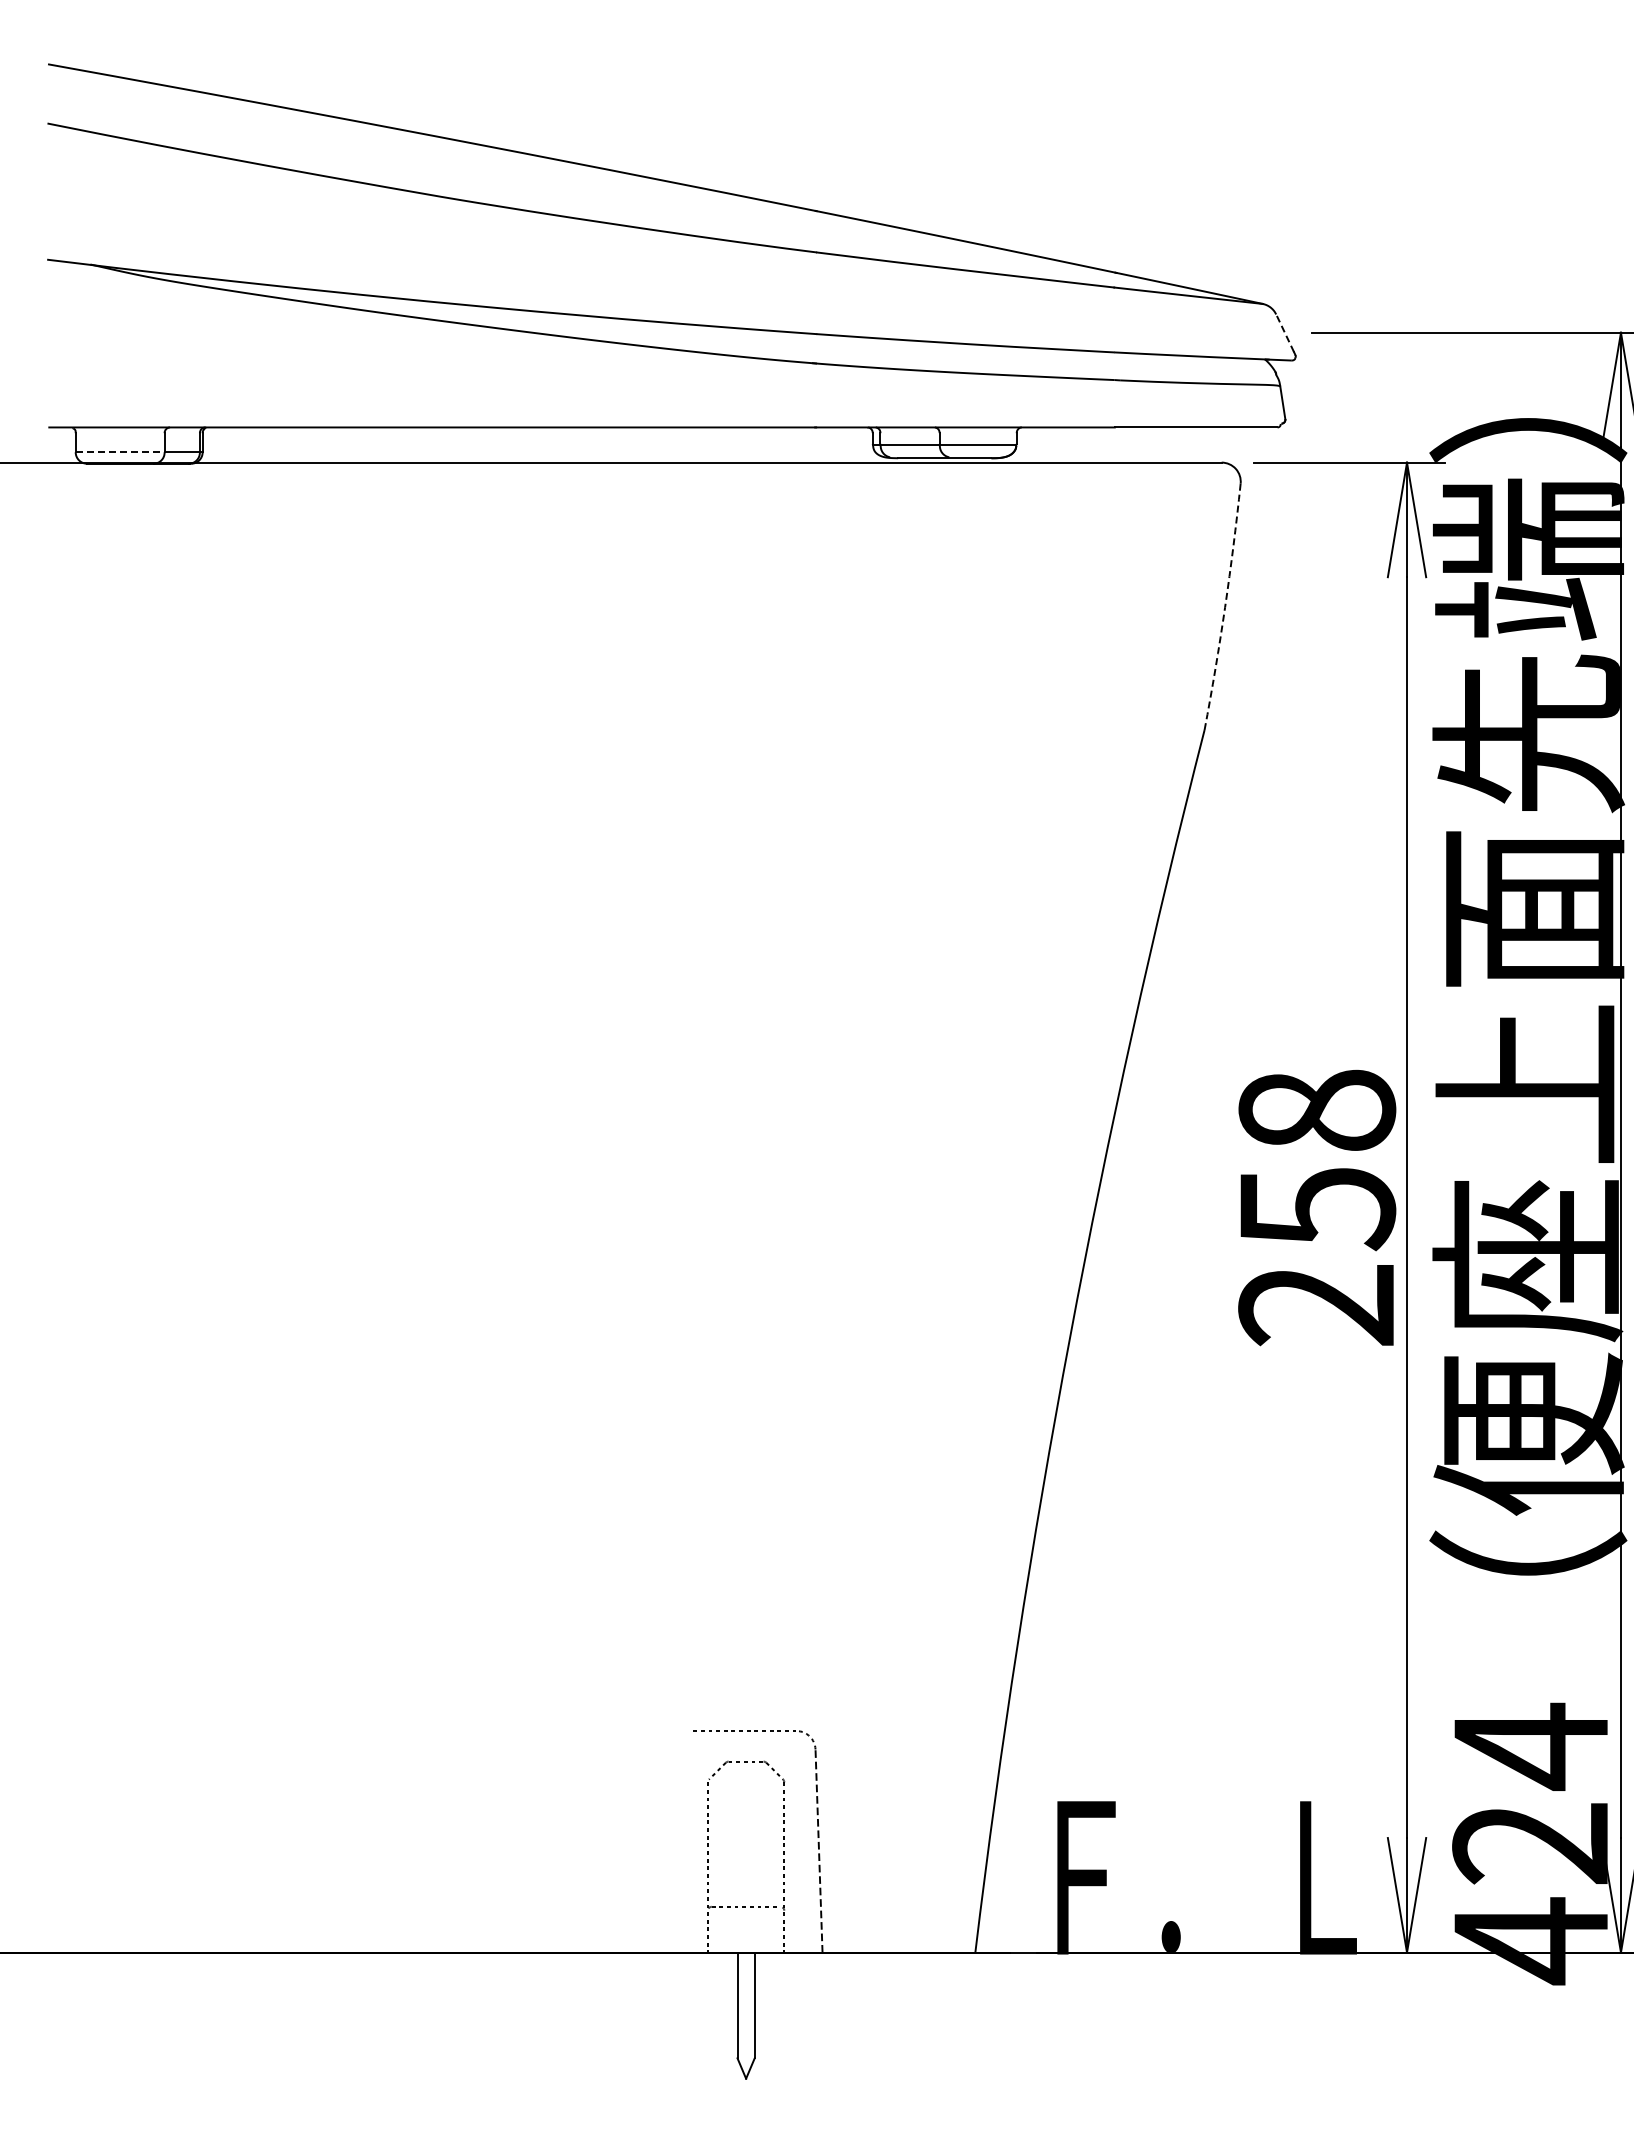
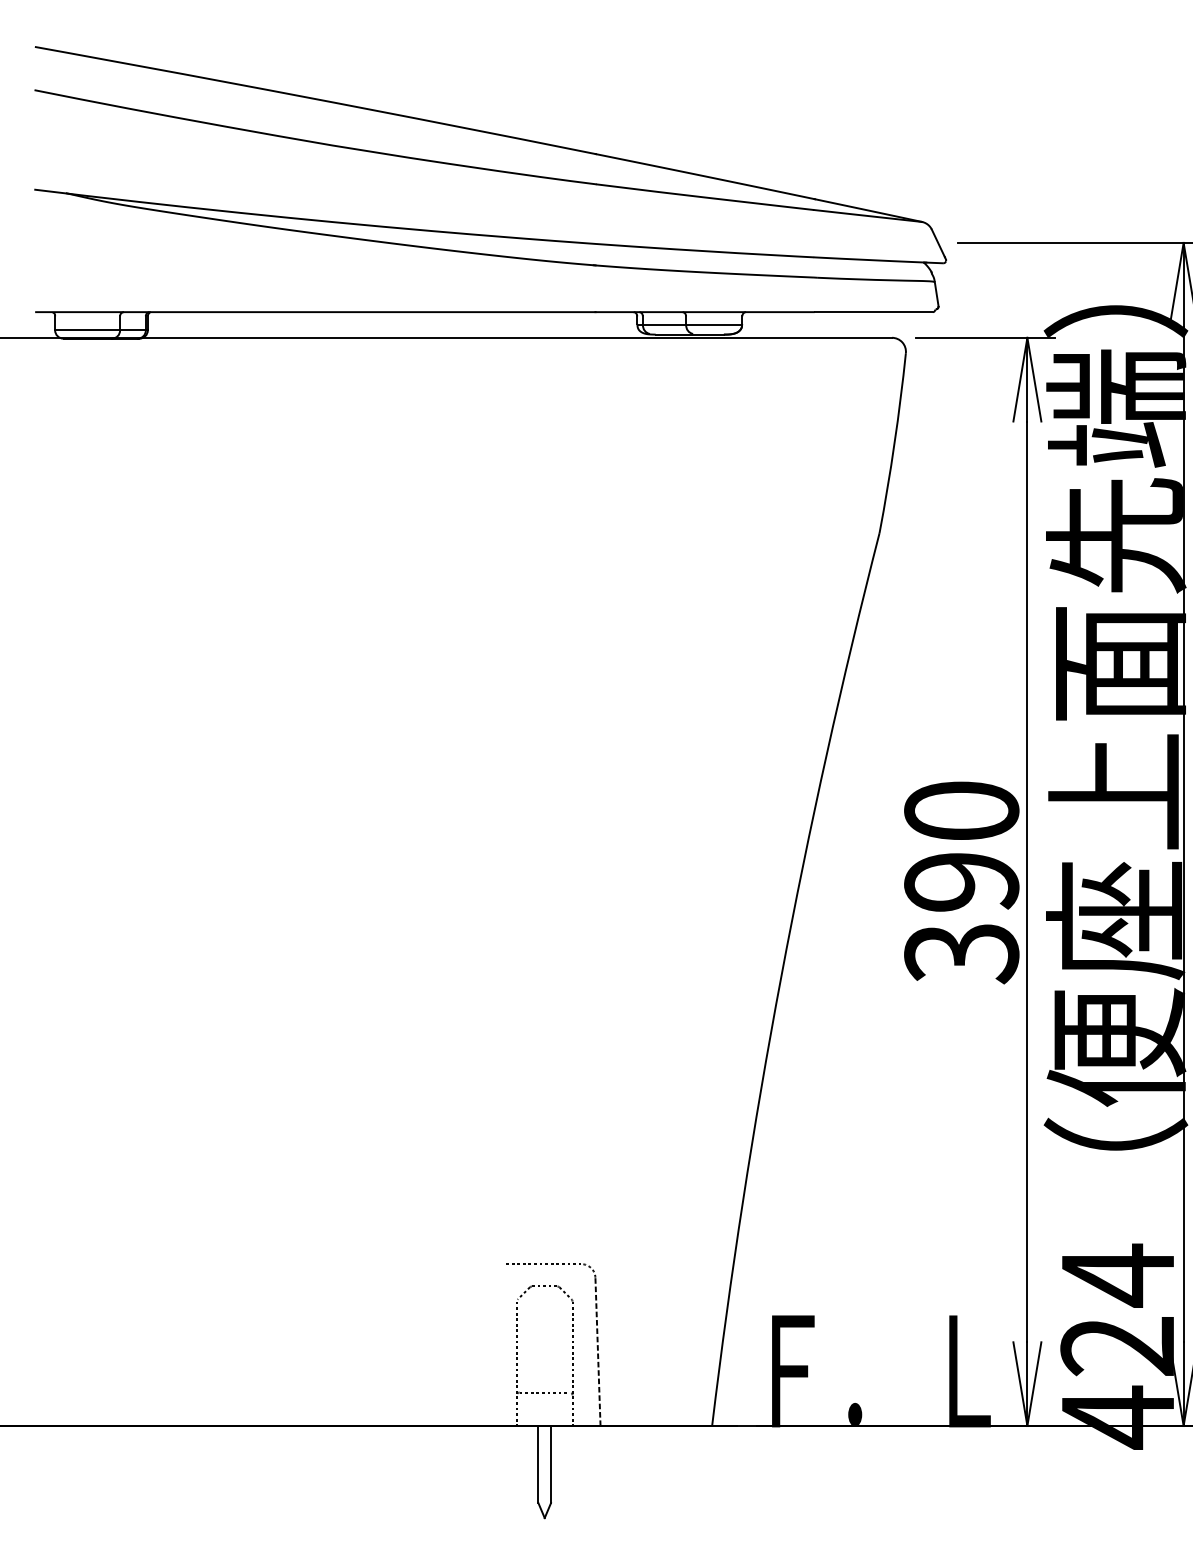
line: (1285, 333) -> (938, 243), dashed -> solid
line: (120, 452) -> (87, 330), dashed -> solid
arc: (1225, 607) -> (894, 443), dashed -> solid
text: (1317, 1208) -> (962, 882), 258 -> 390

